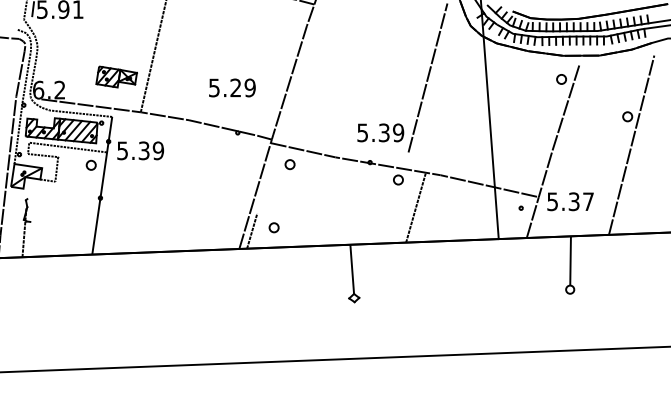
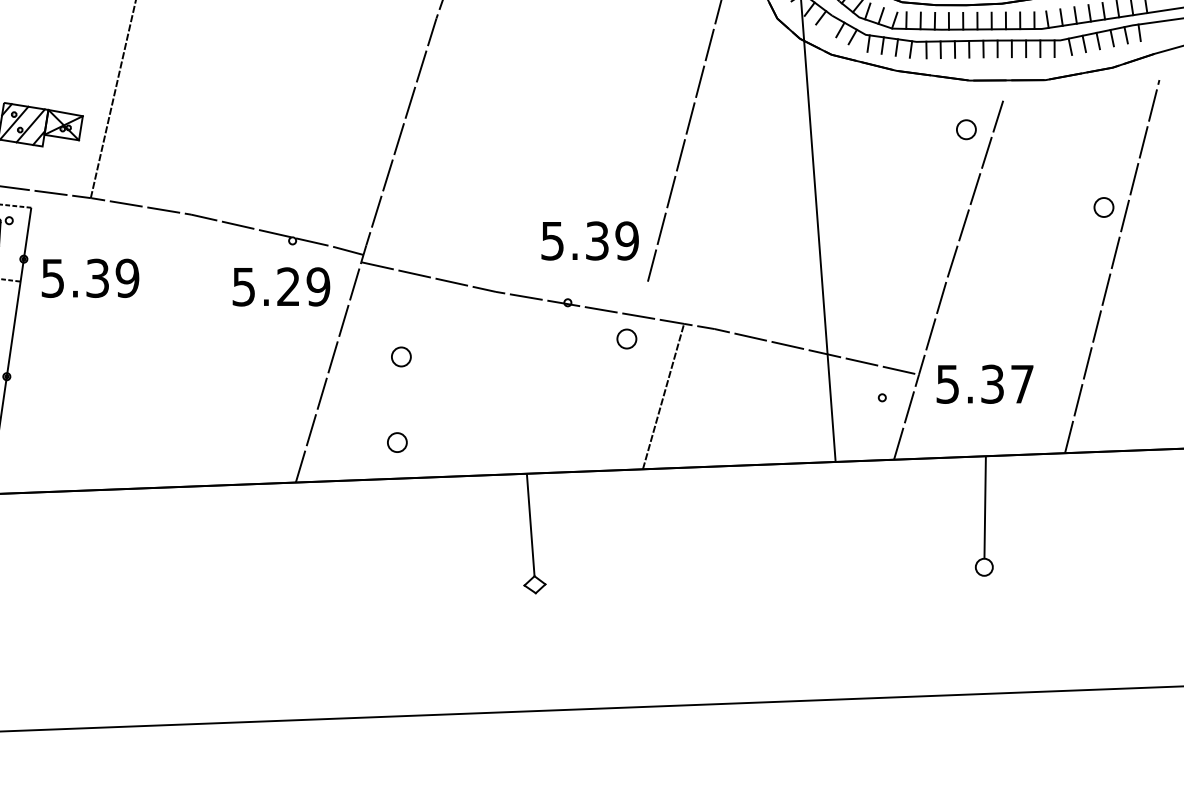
text: (232, 87) -> (281, 285), moved
part: (289, 164) -> (400, 356), moved
part: (273, 227) -> (396, 442), moved
line: (252, 230) -> (323, 444), removed

